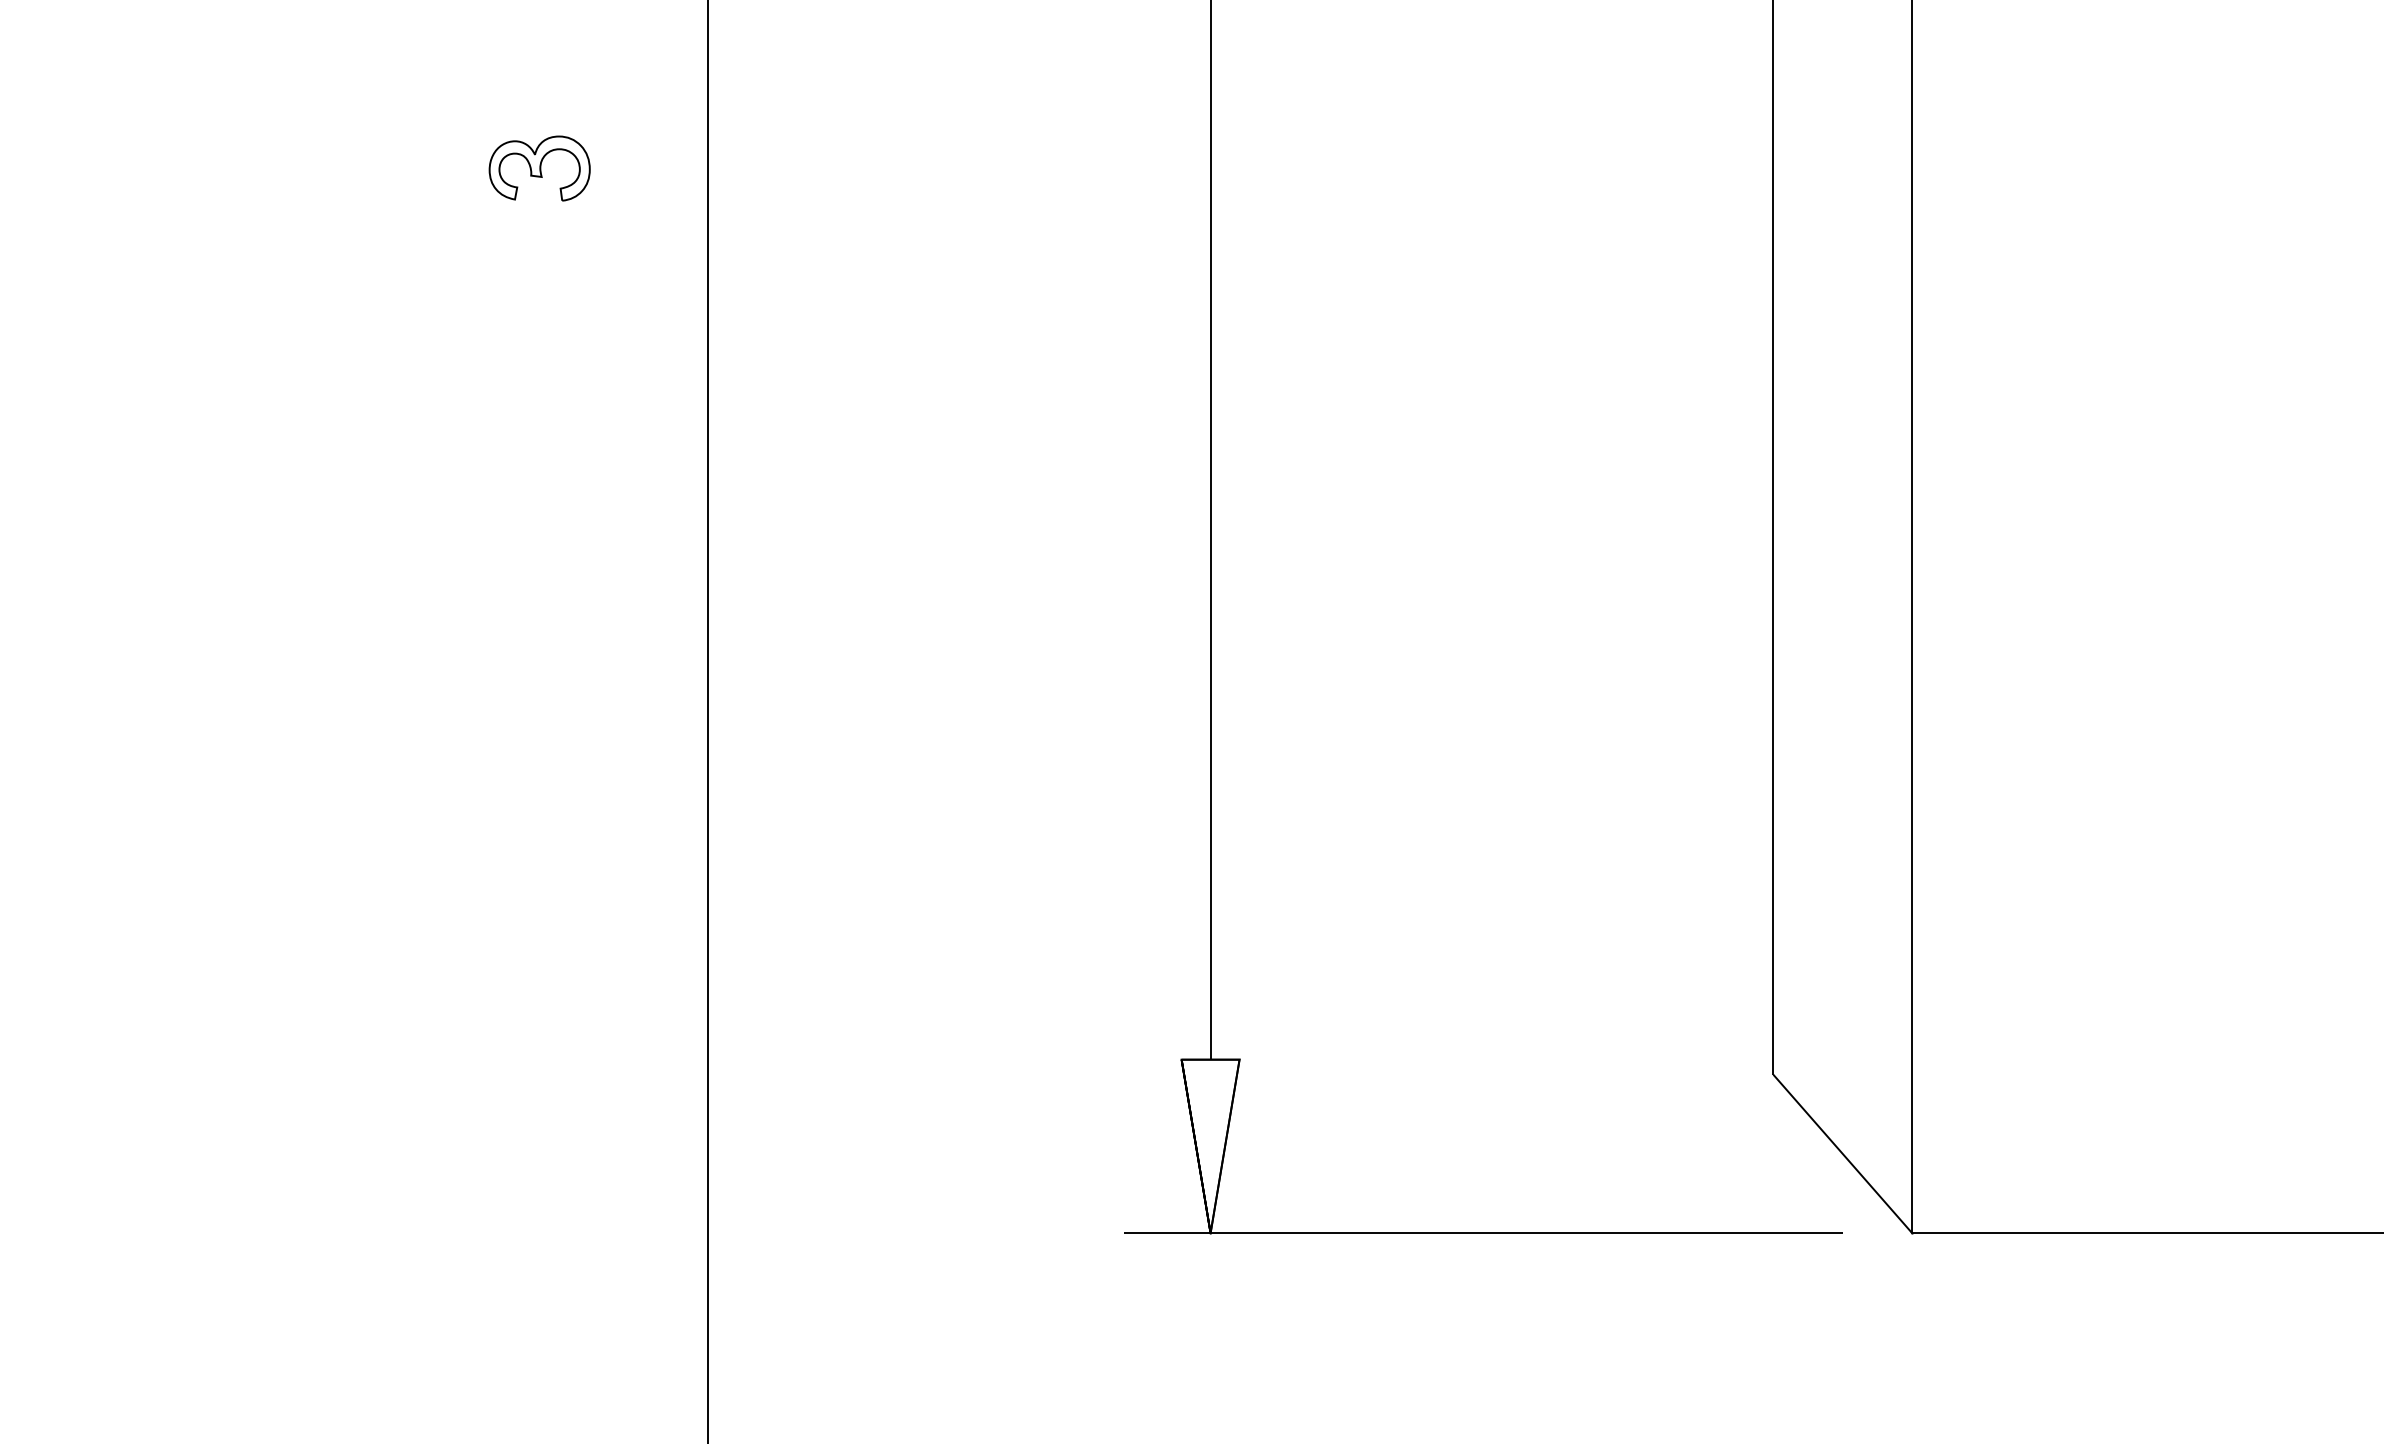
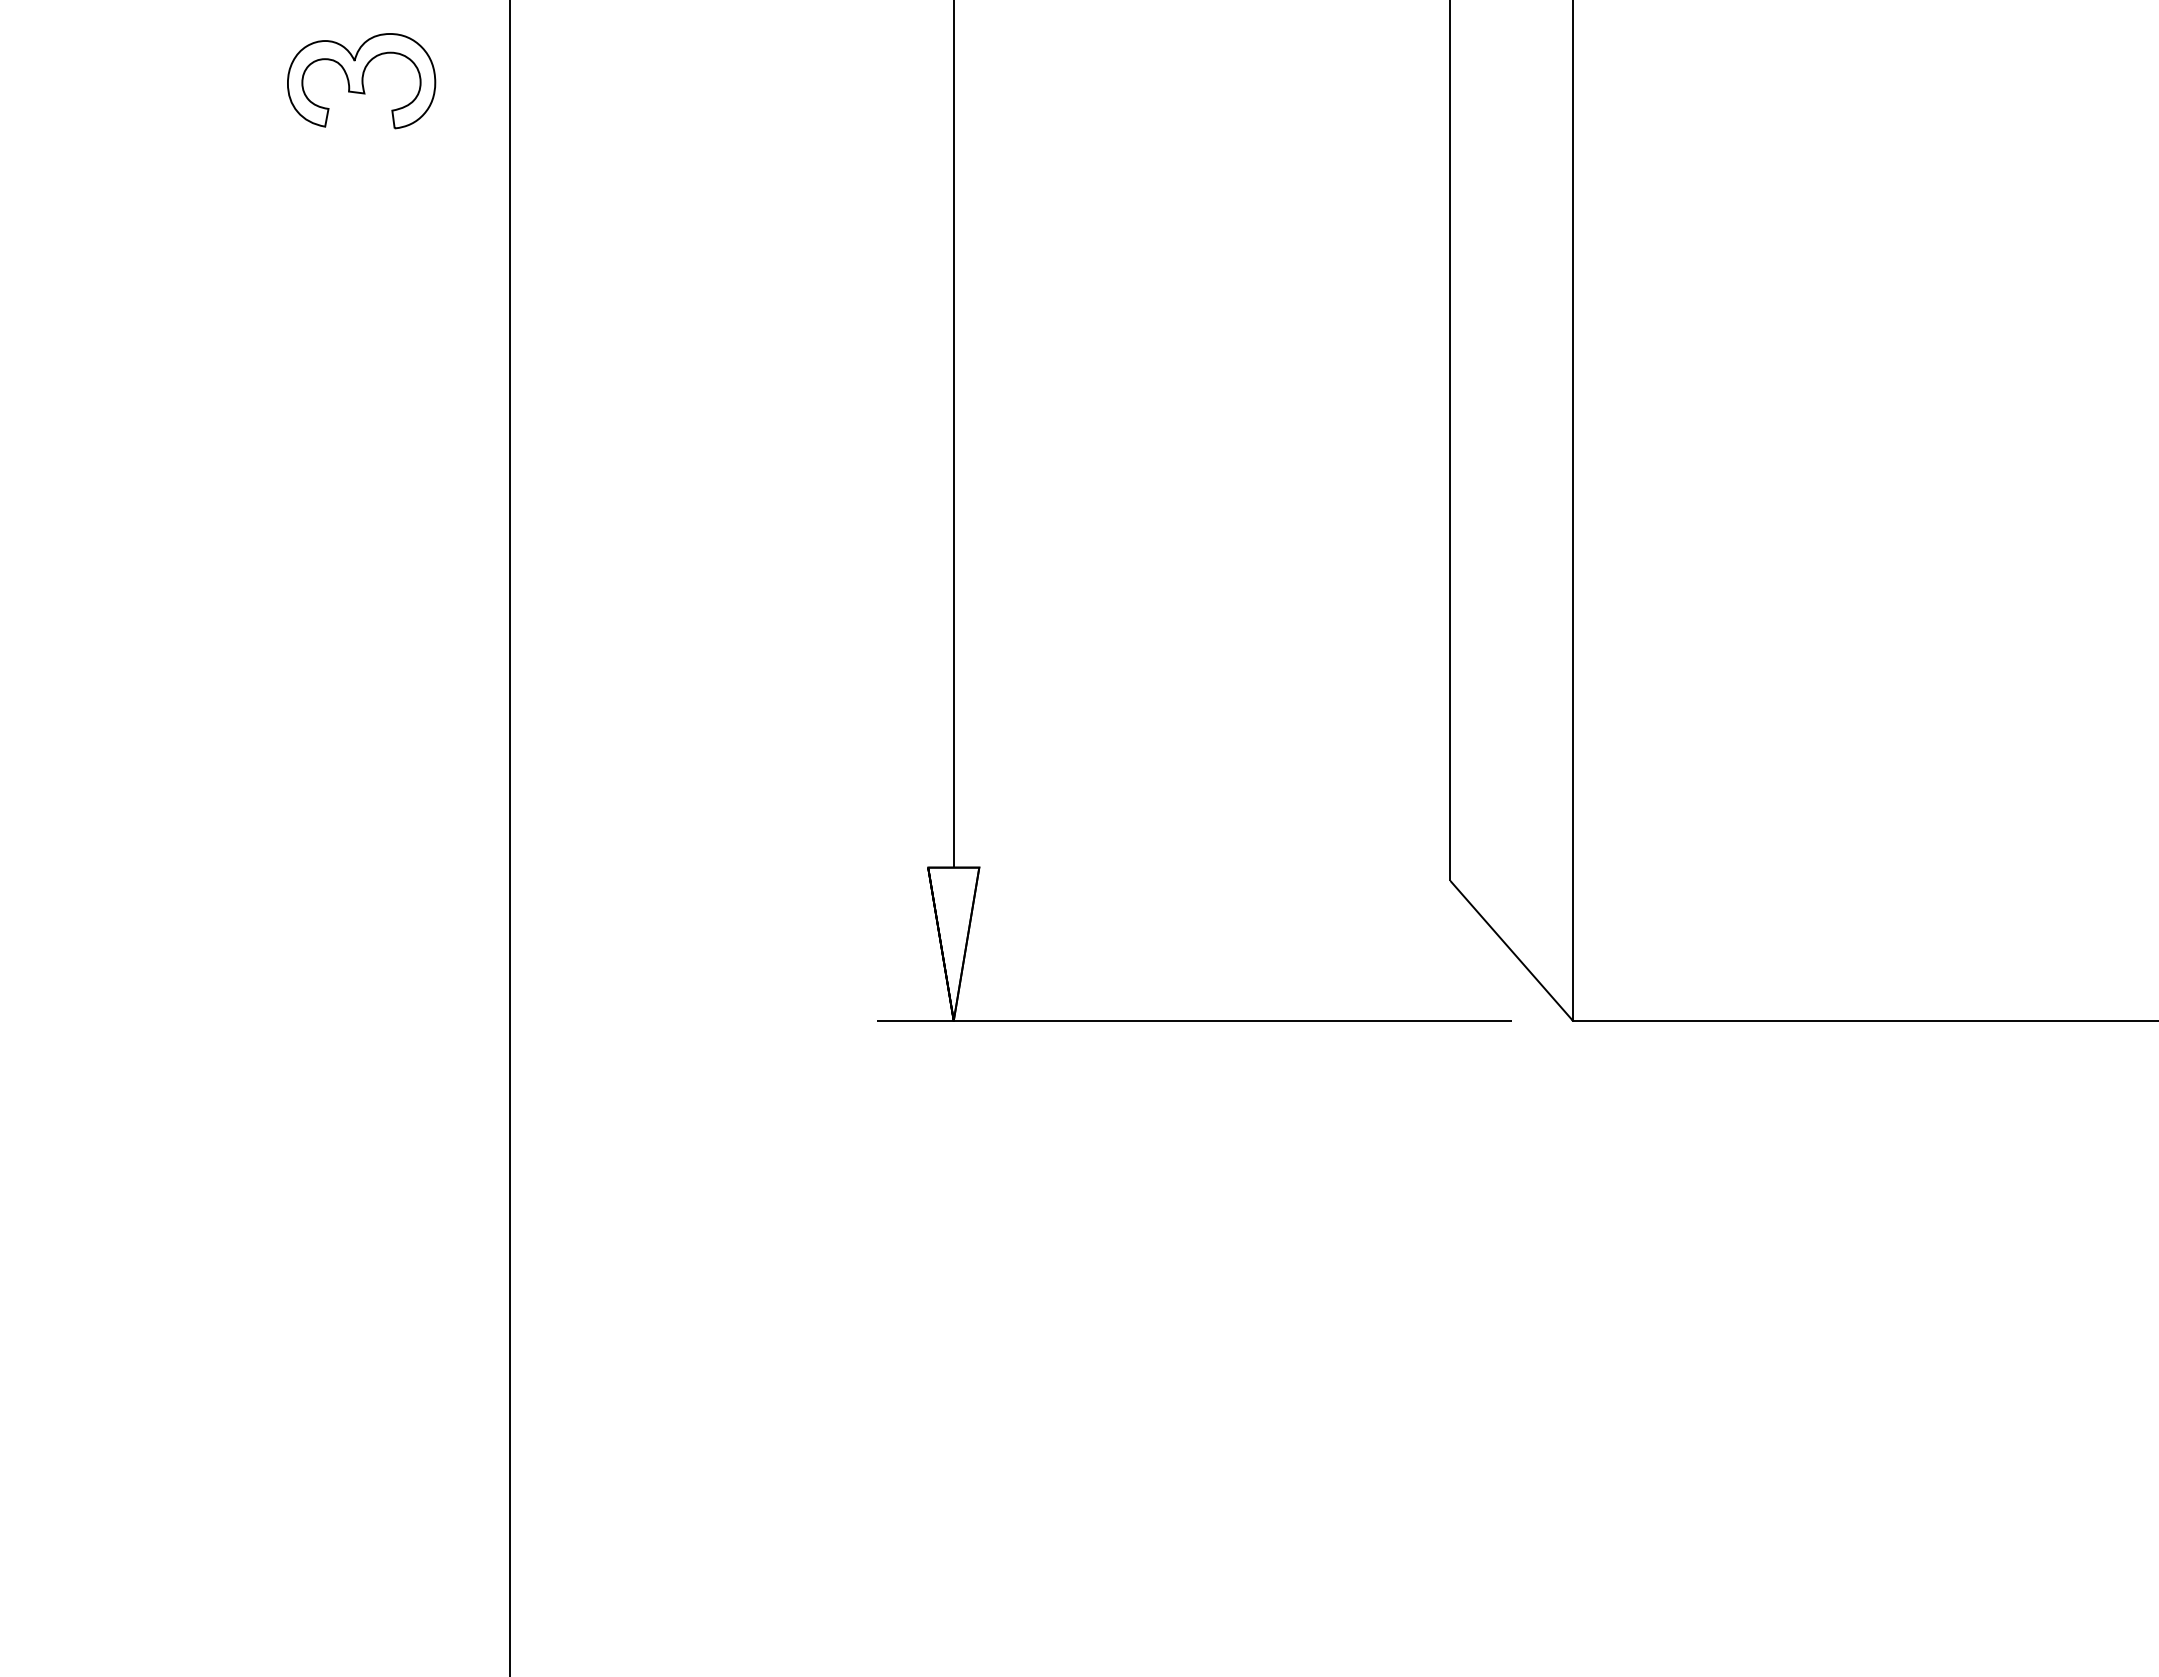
part: (539, 168) -> (361, 81), size x1.67

